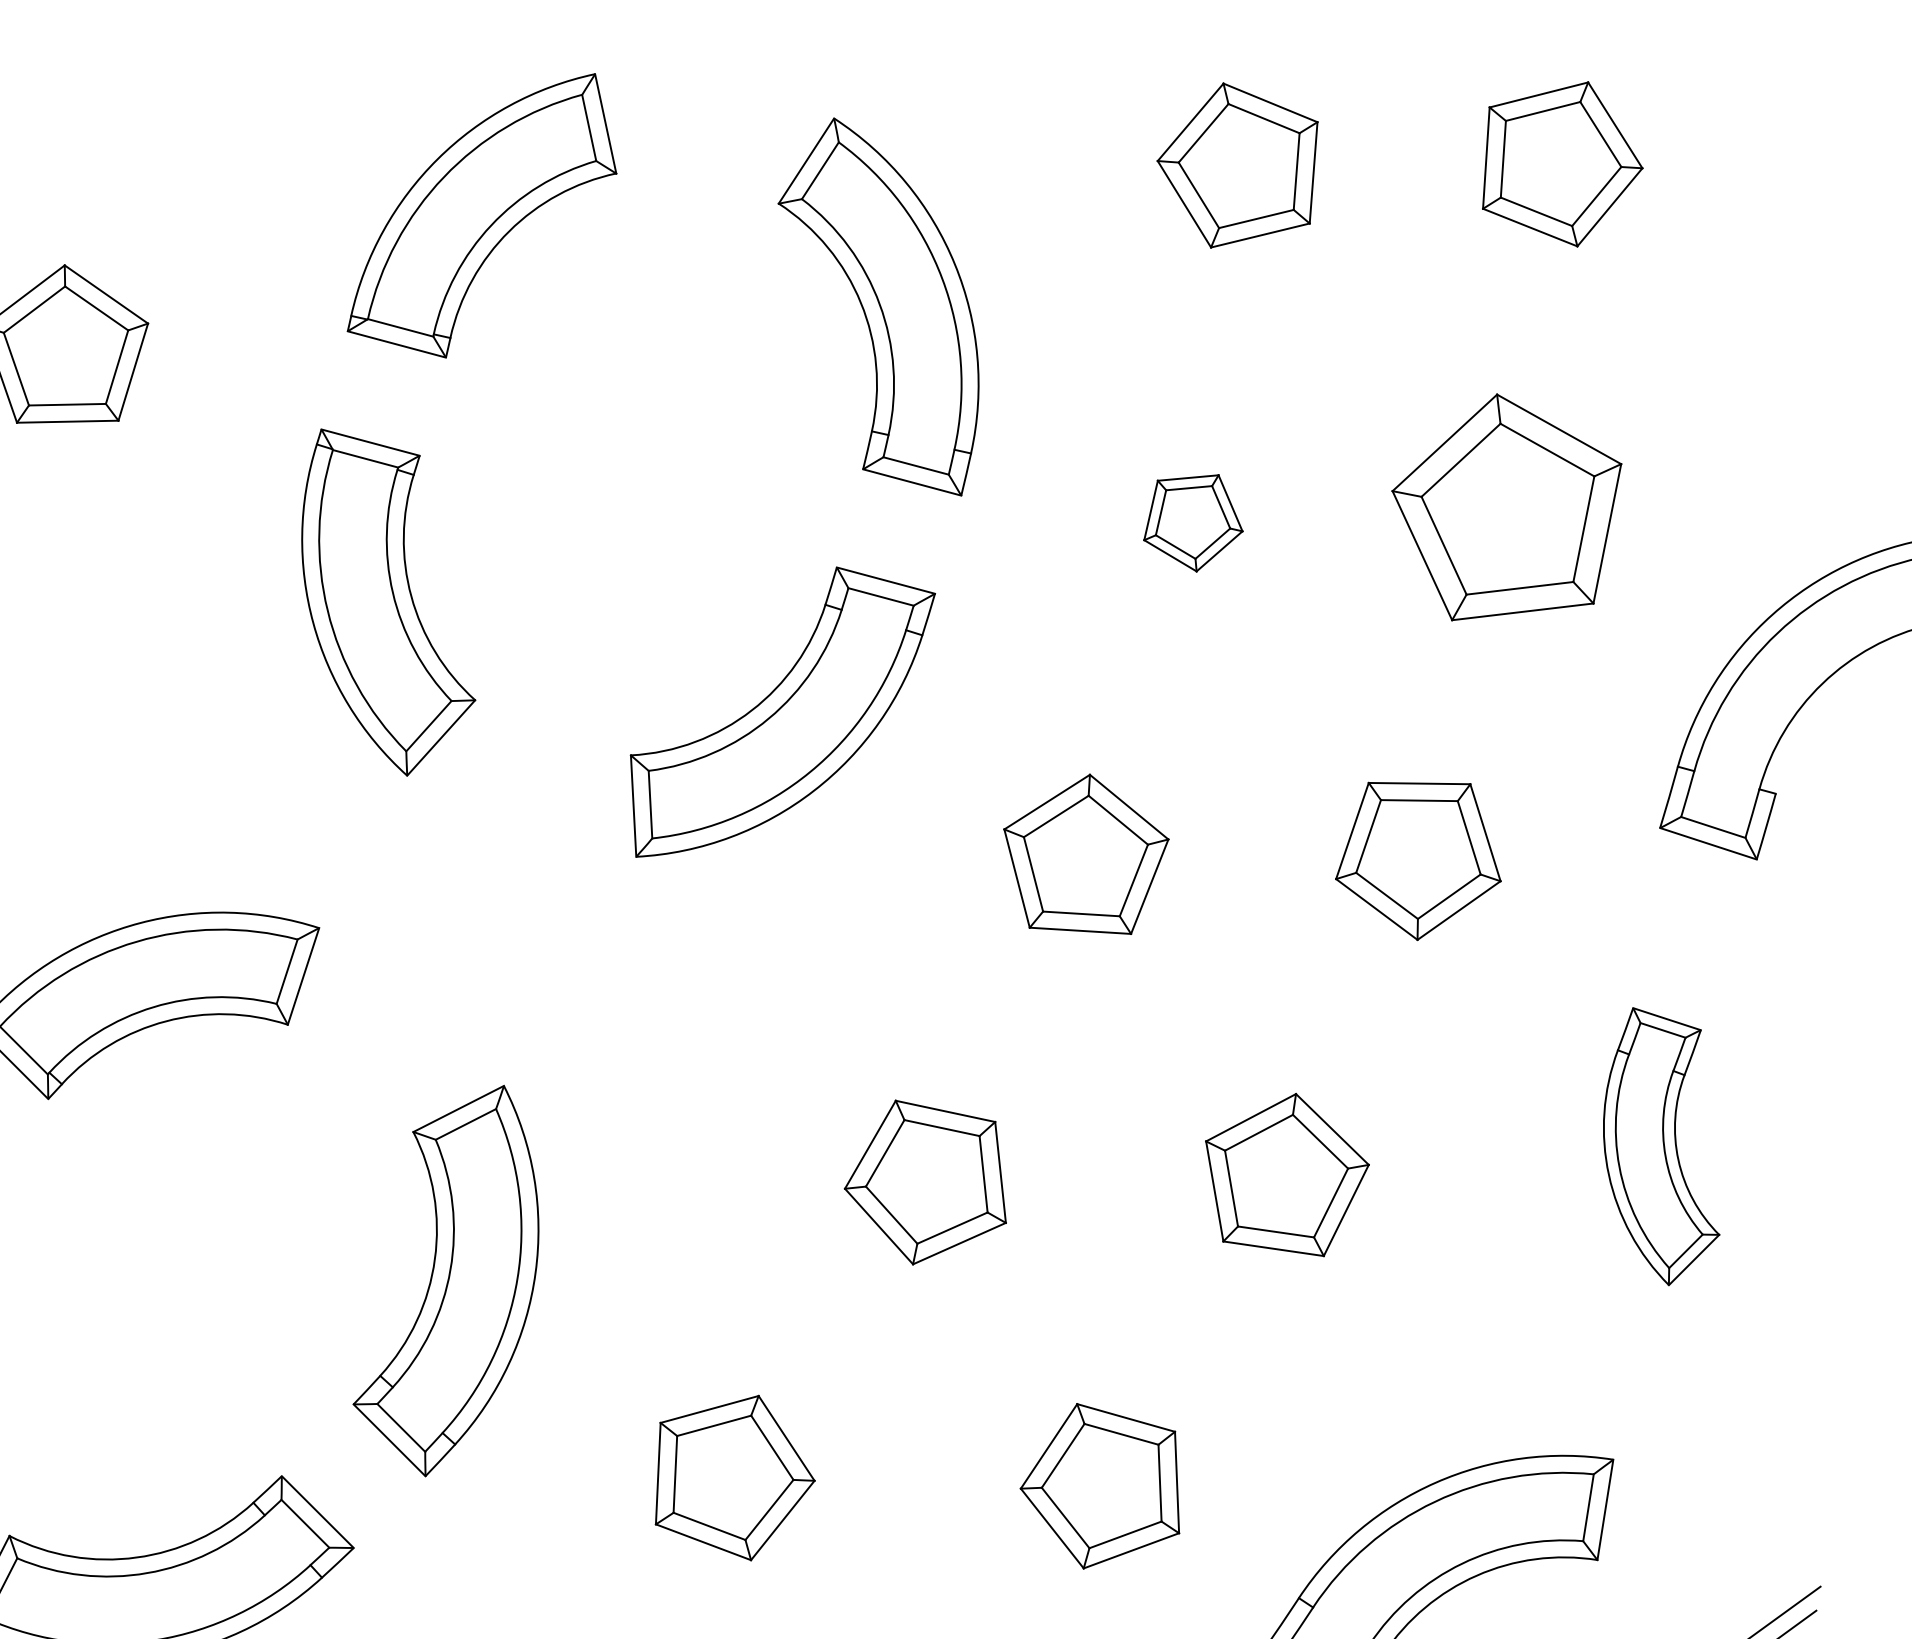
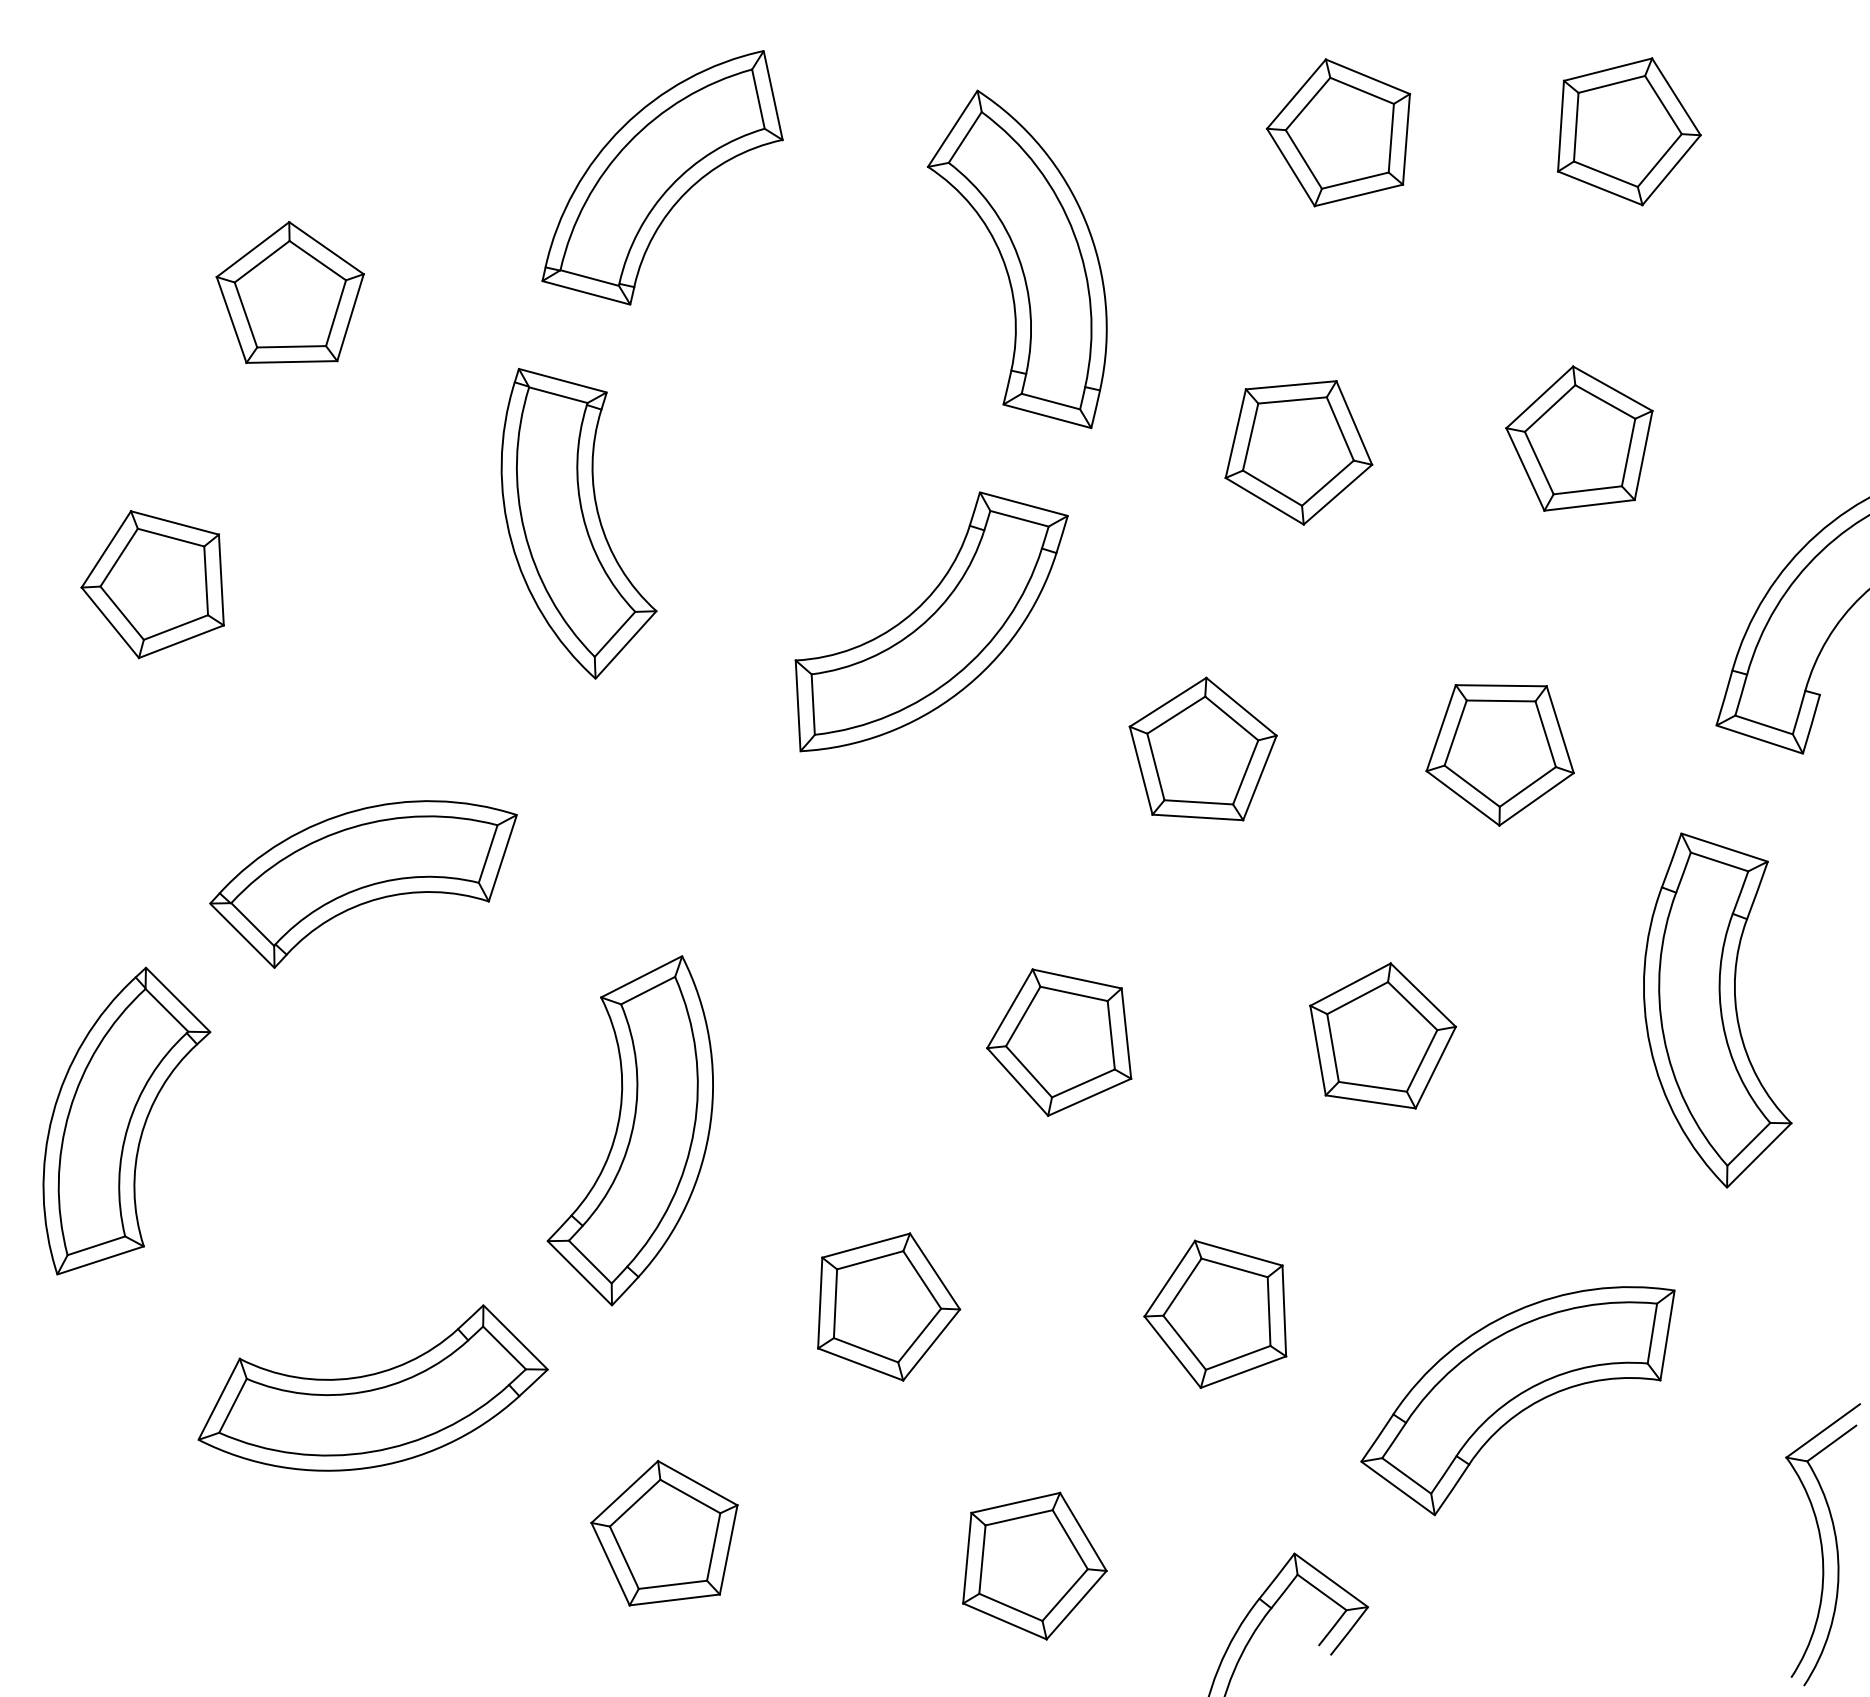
part: (1507, 507) -> (1579, 438), size x0.71
part: (1192, 522) -> (1298, 452), size x1.67
part: (1661, 1146) -> (1717, 1010), size x1.43

